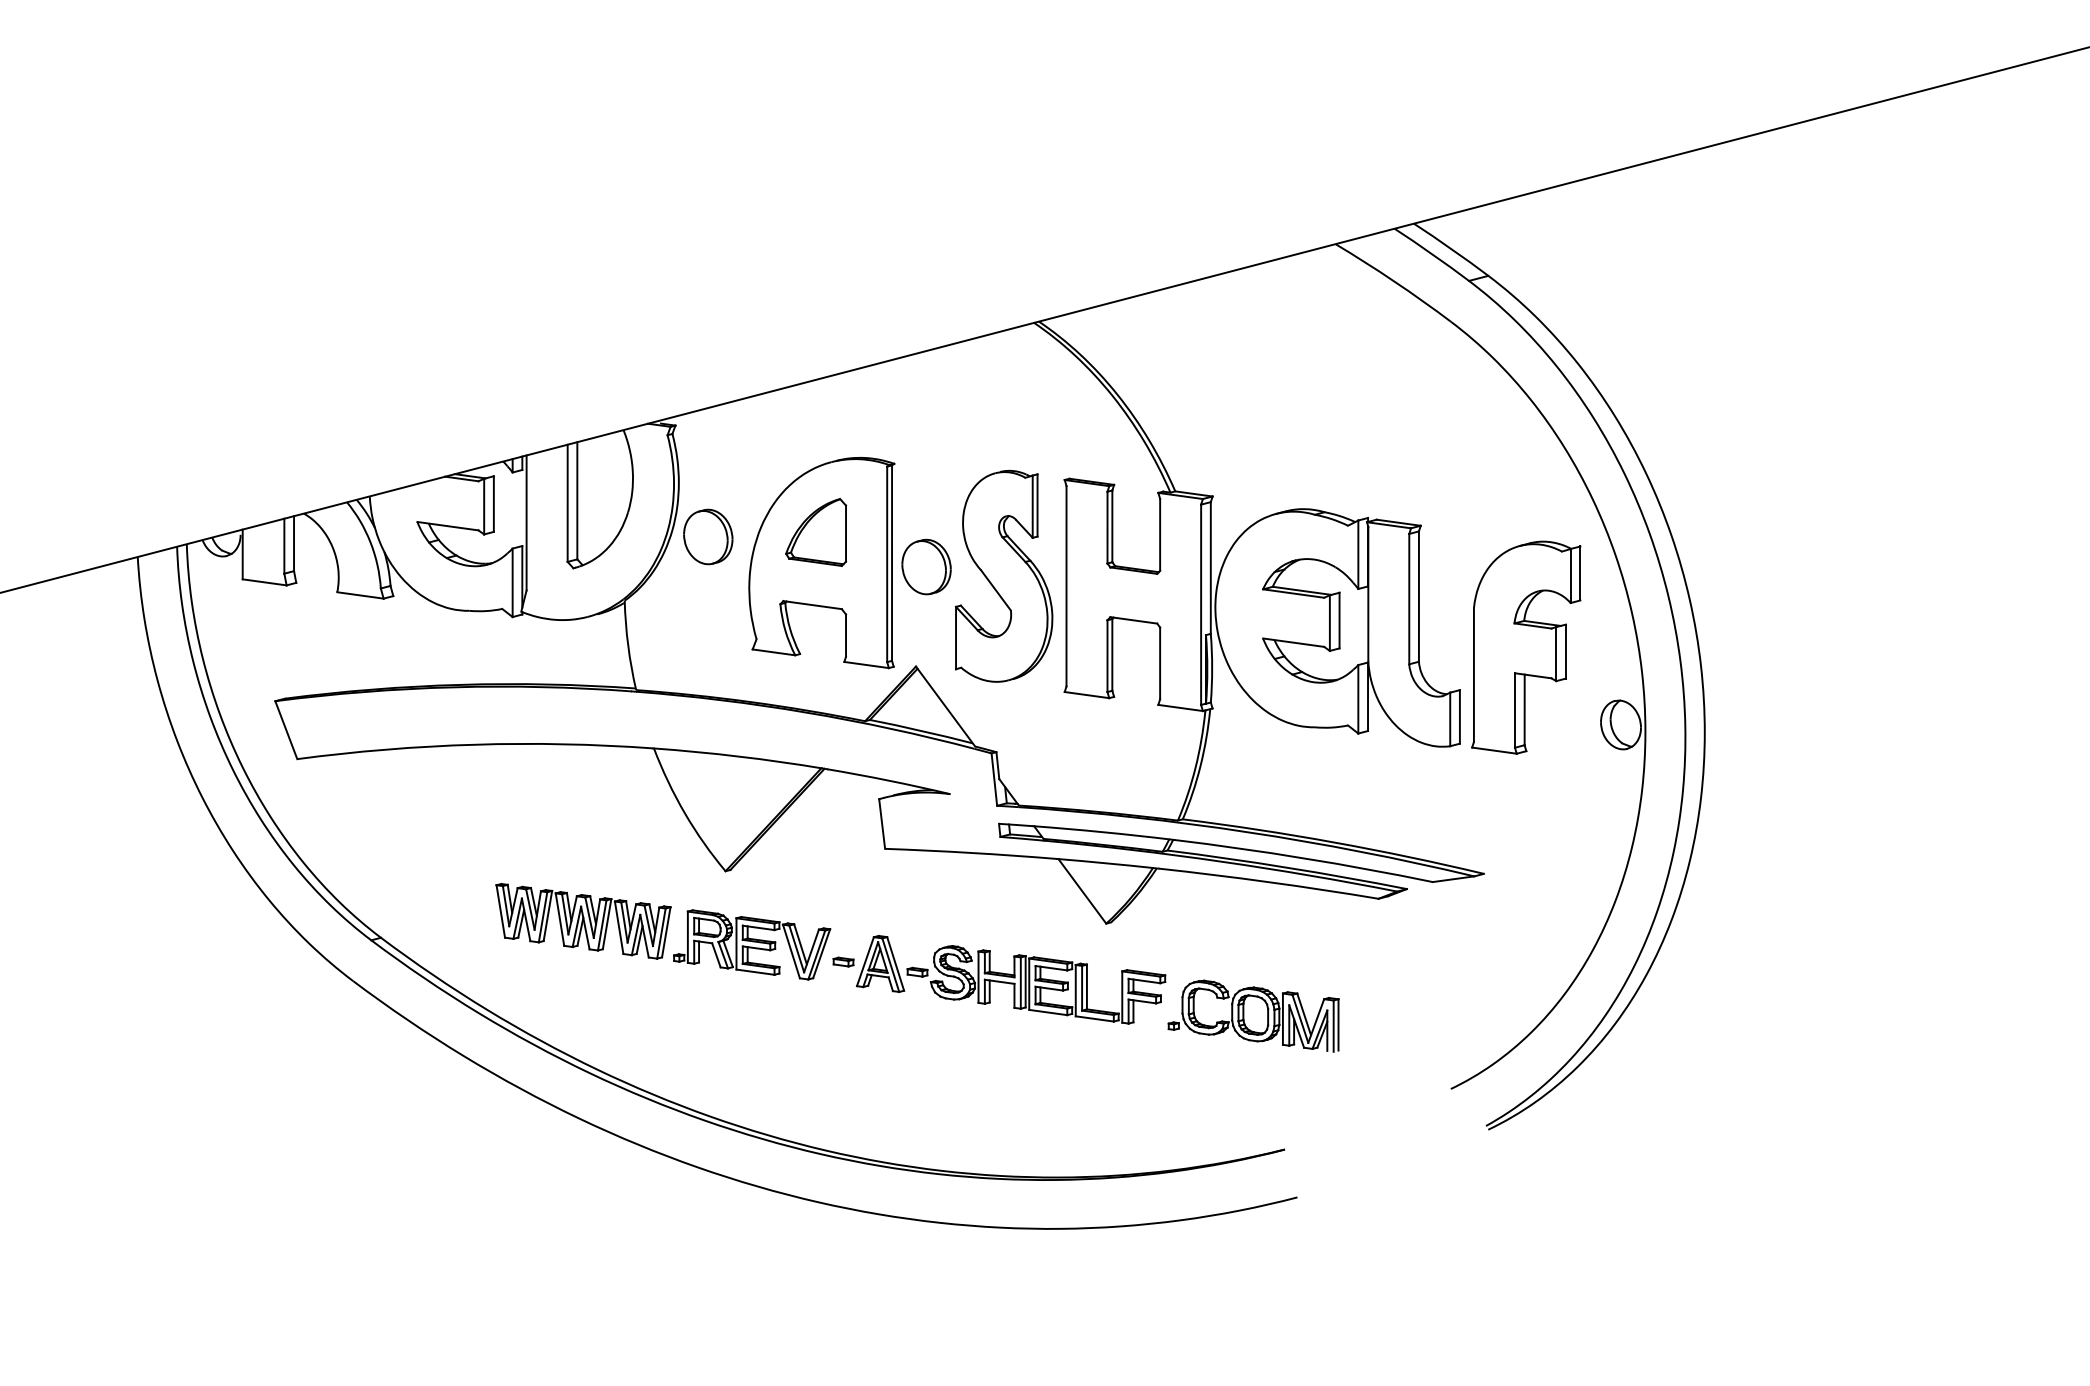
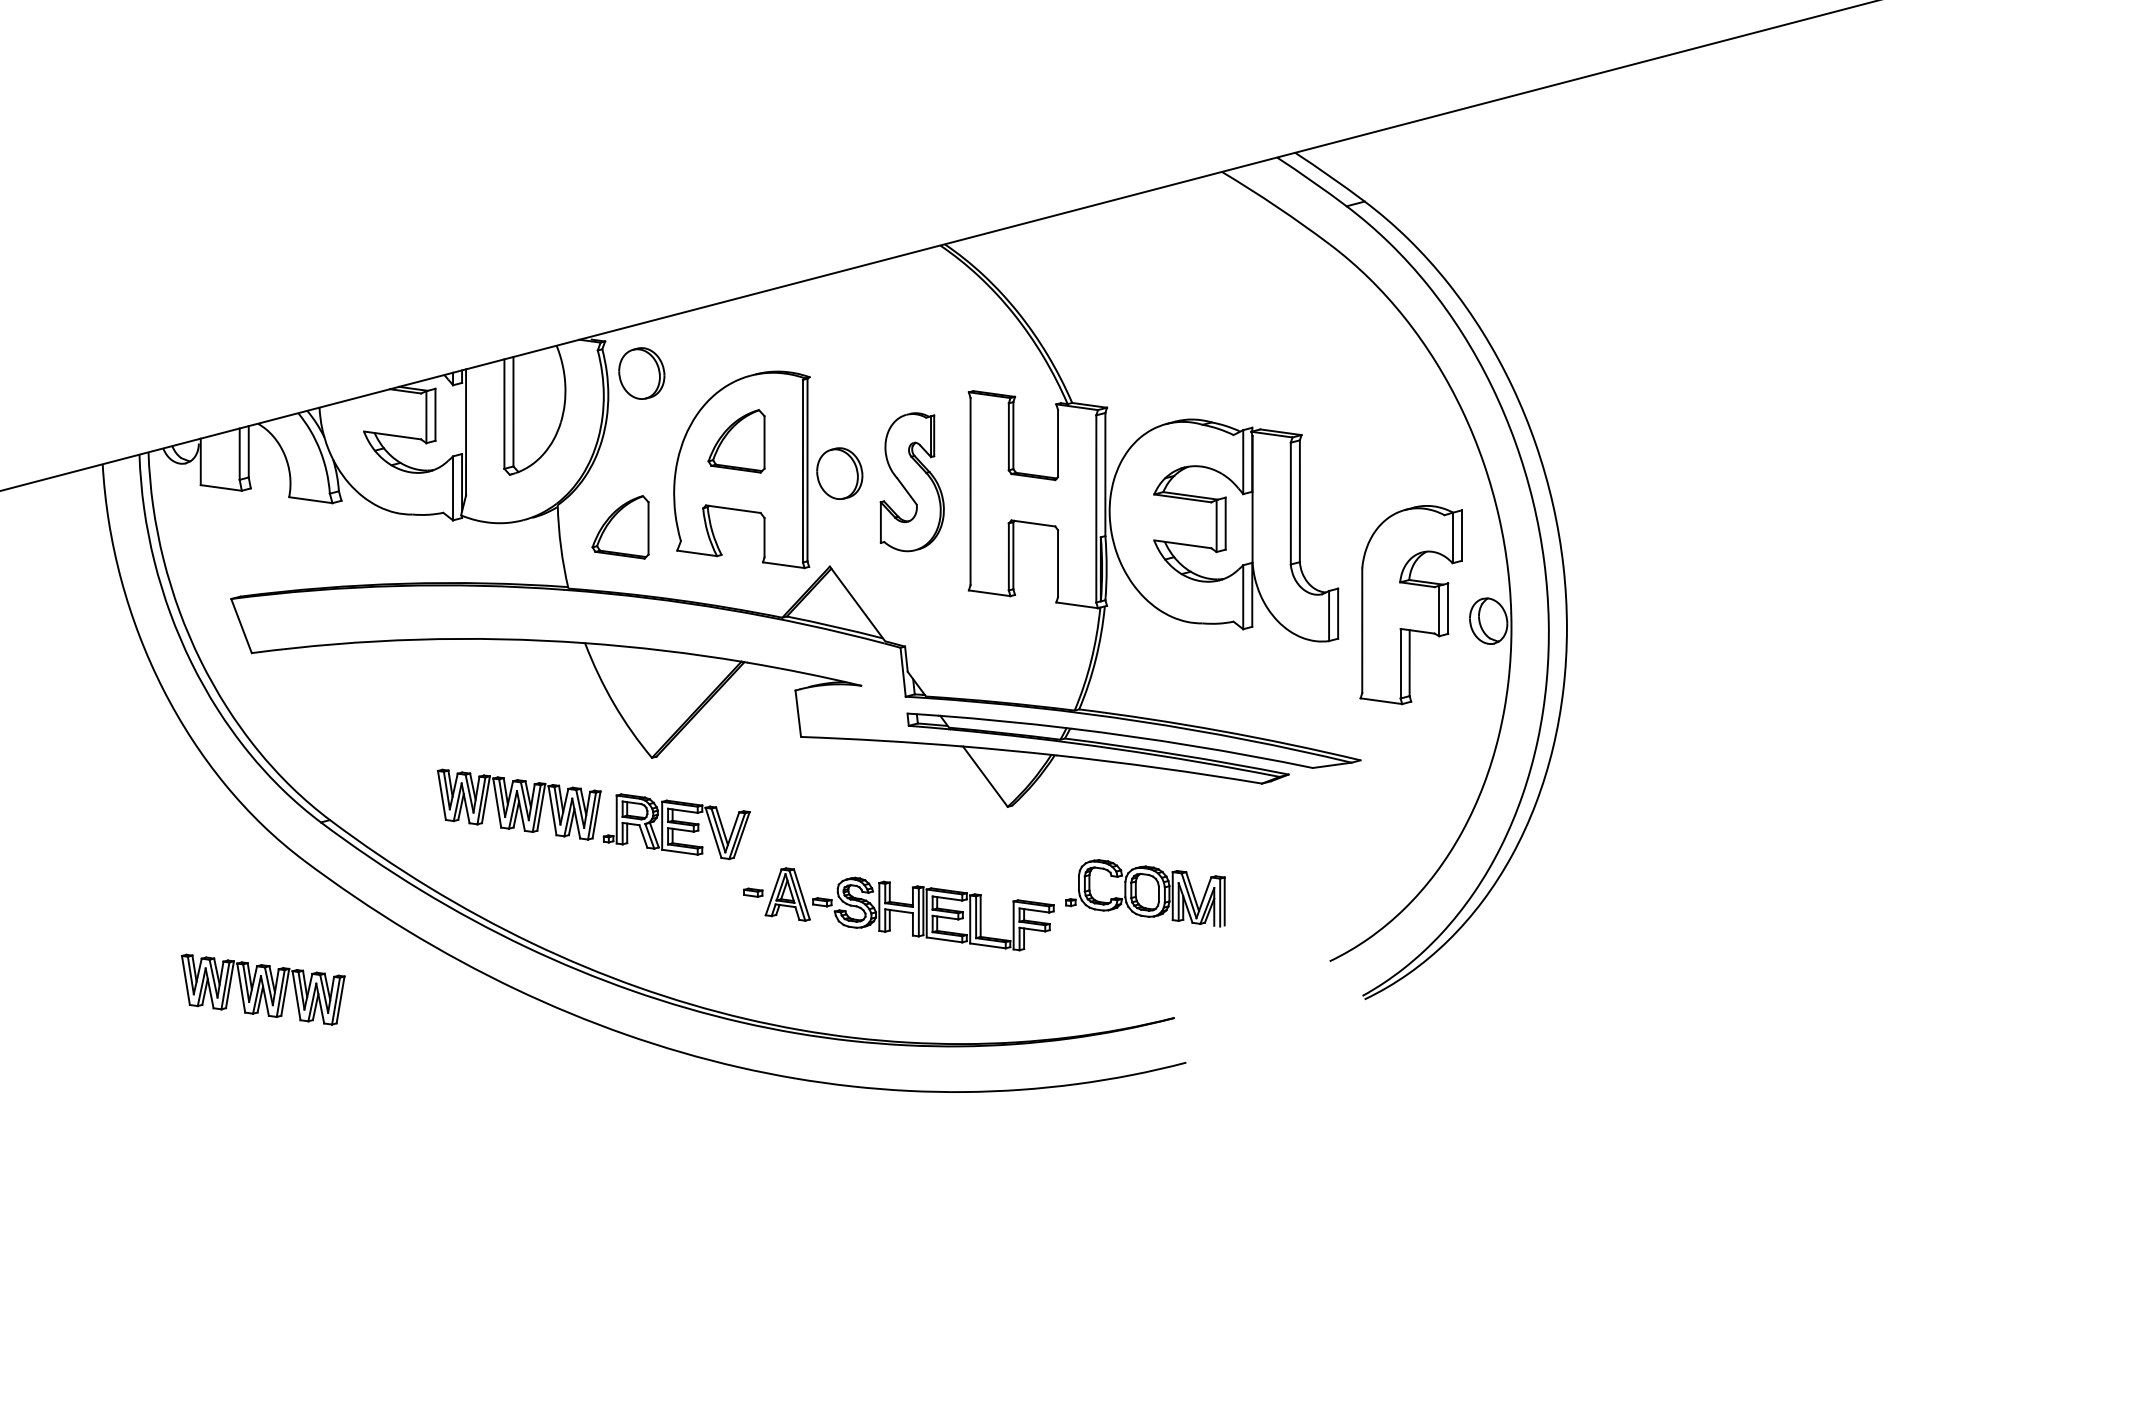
part: (707, 536) -> (641, 373), moved
part: (1004, 575) -> (912, 481), size x0.7
part: (691, 624) -> (620, 527), added
part: (1525, 648) -> (1410, 605), moved
part: (999, 979) -> (898, 909), moved
part: (309, 1119) -> (263, 989), added

